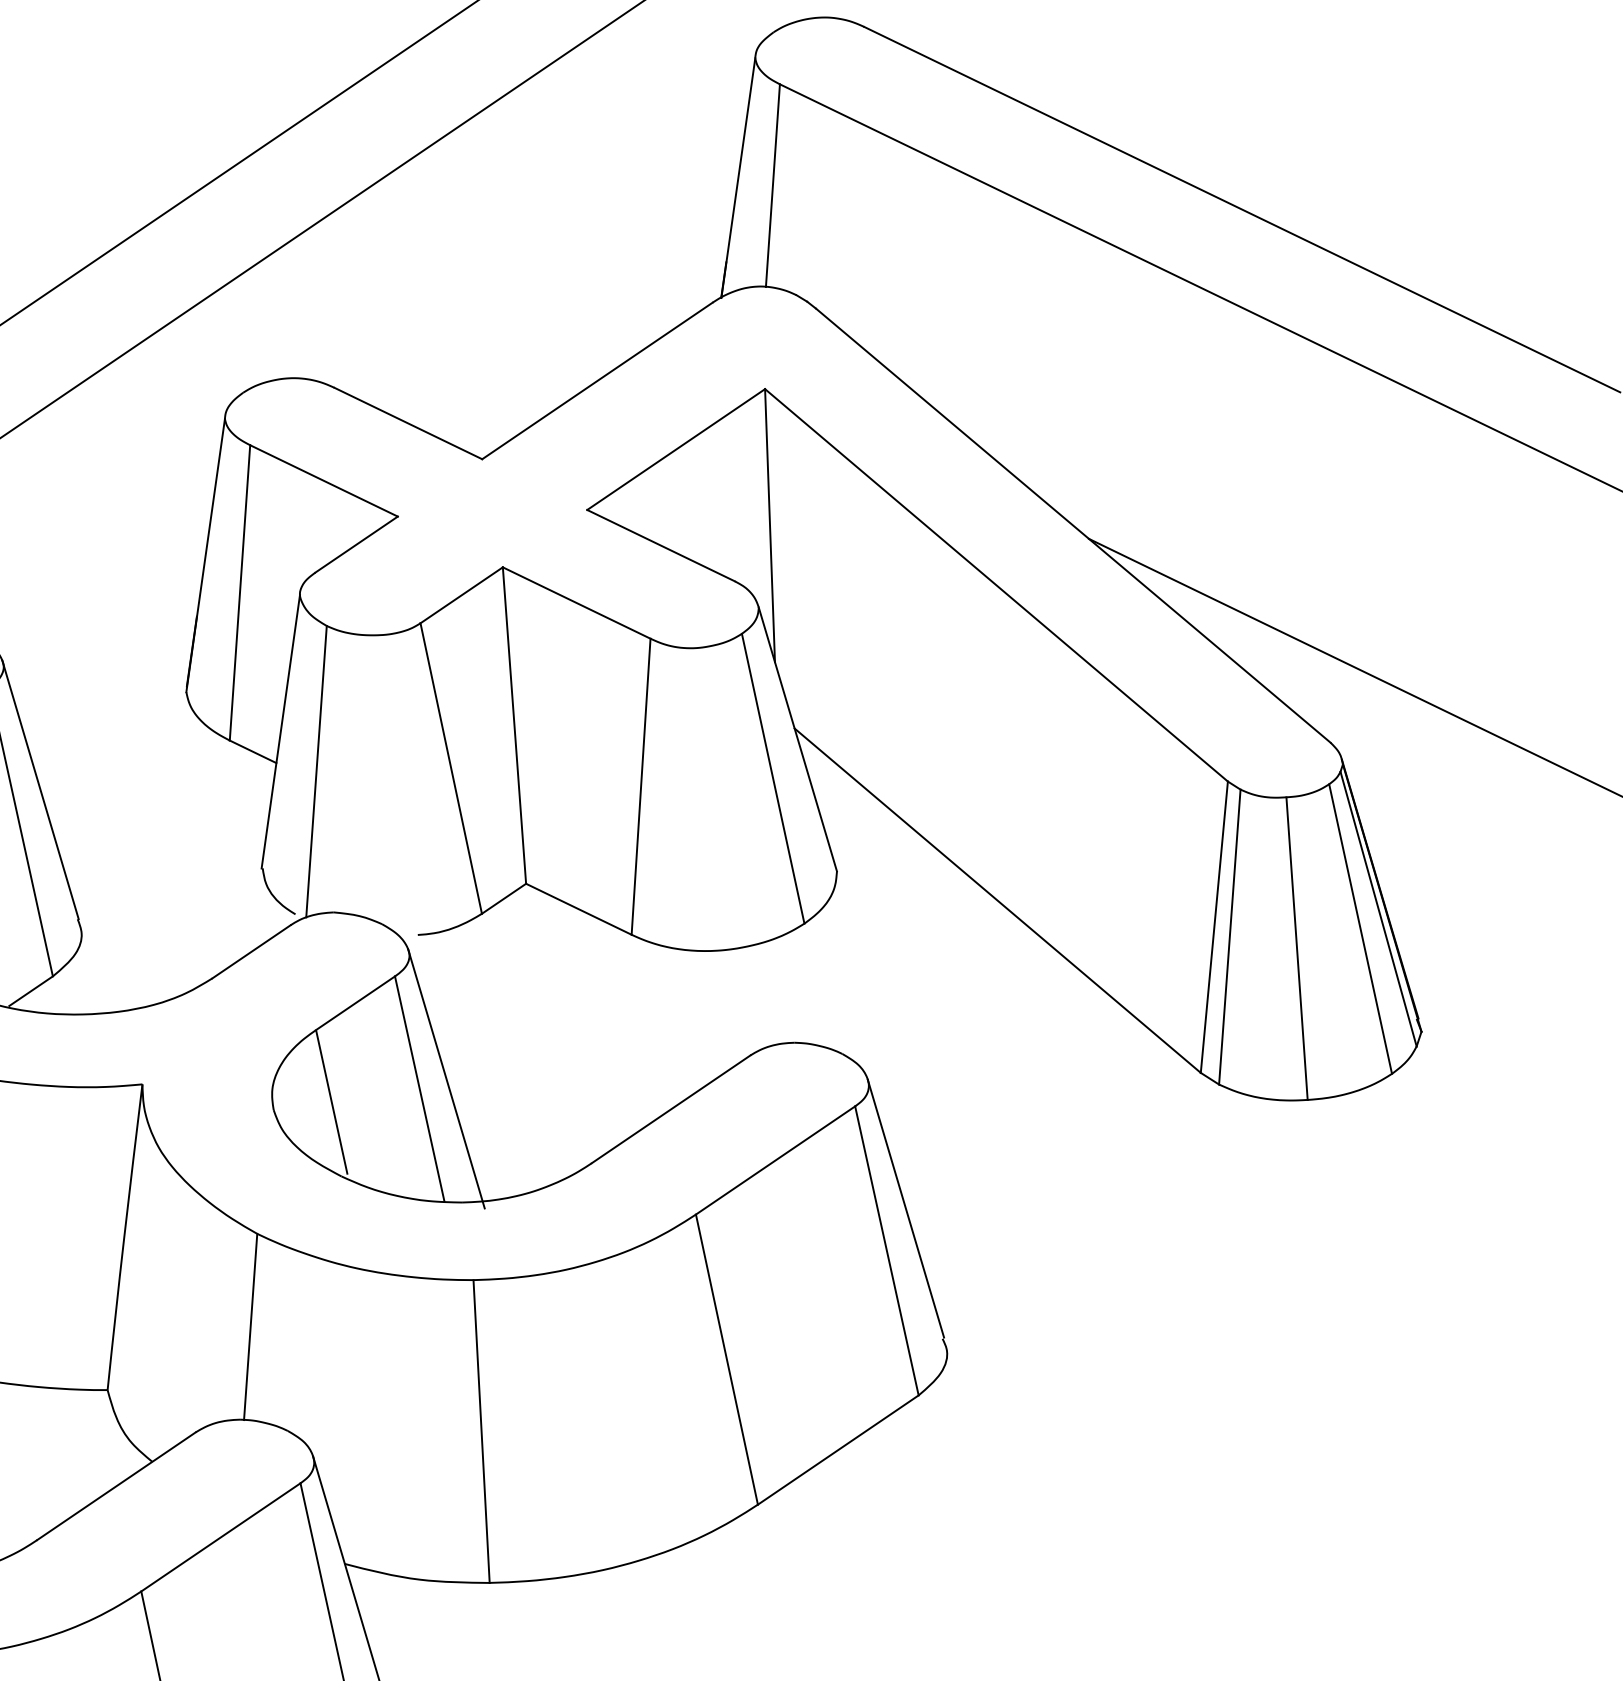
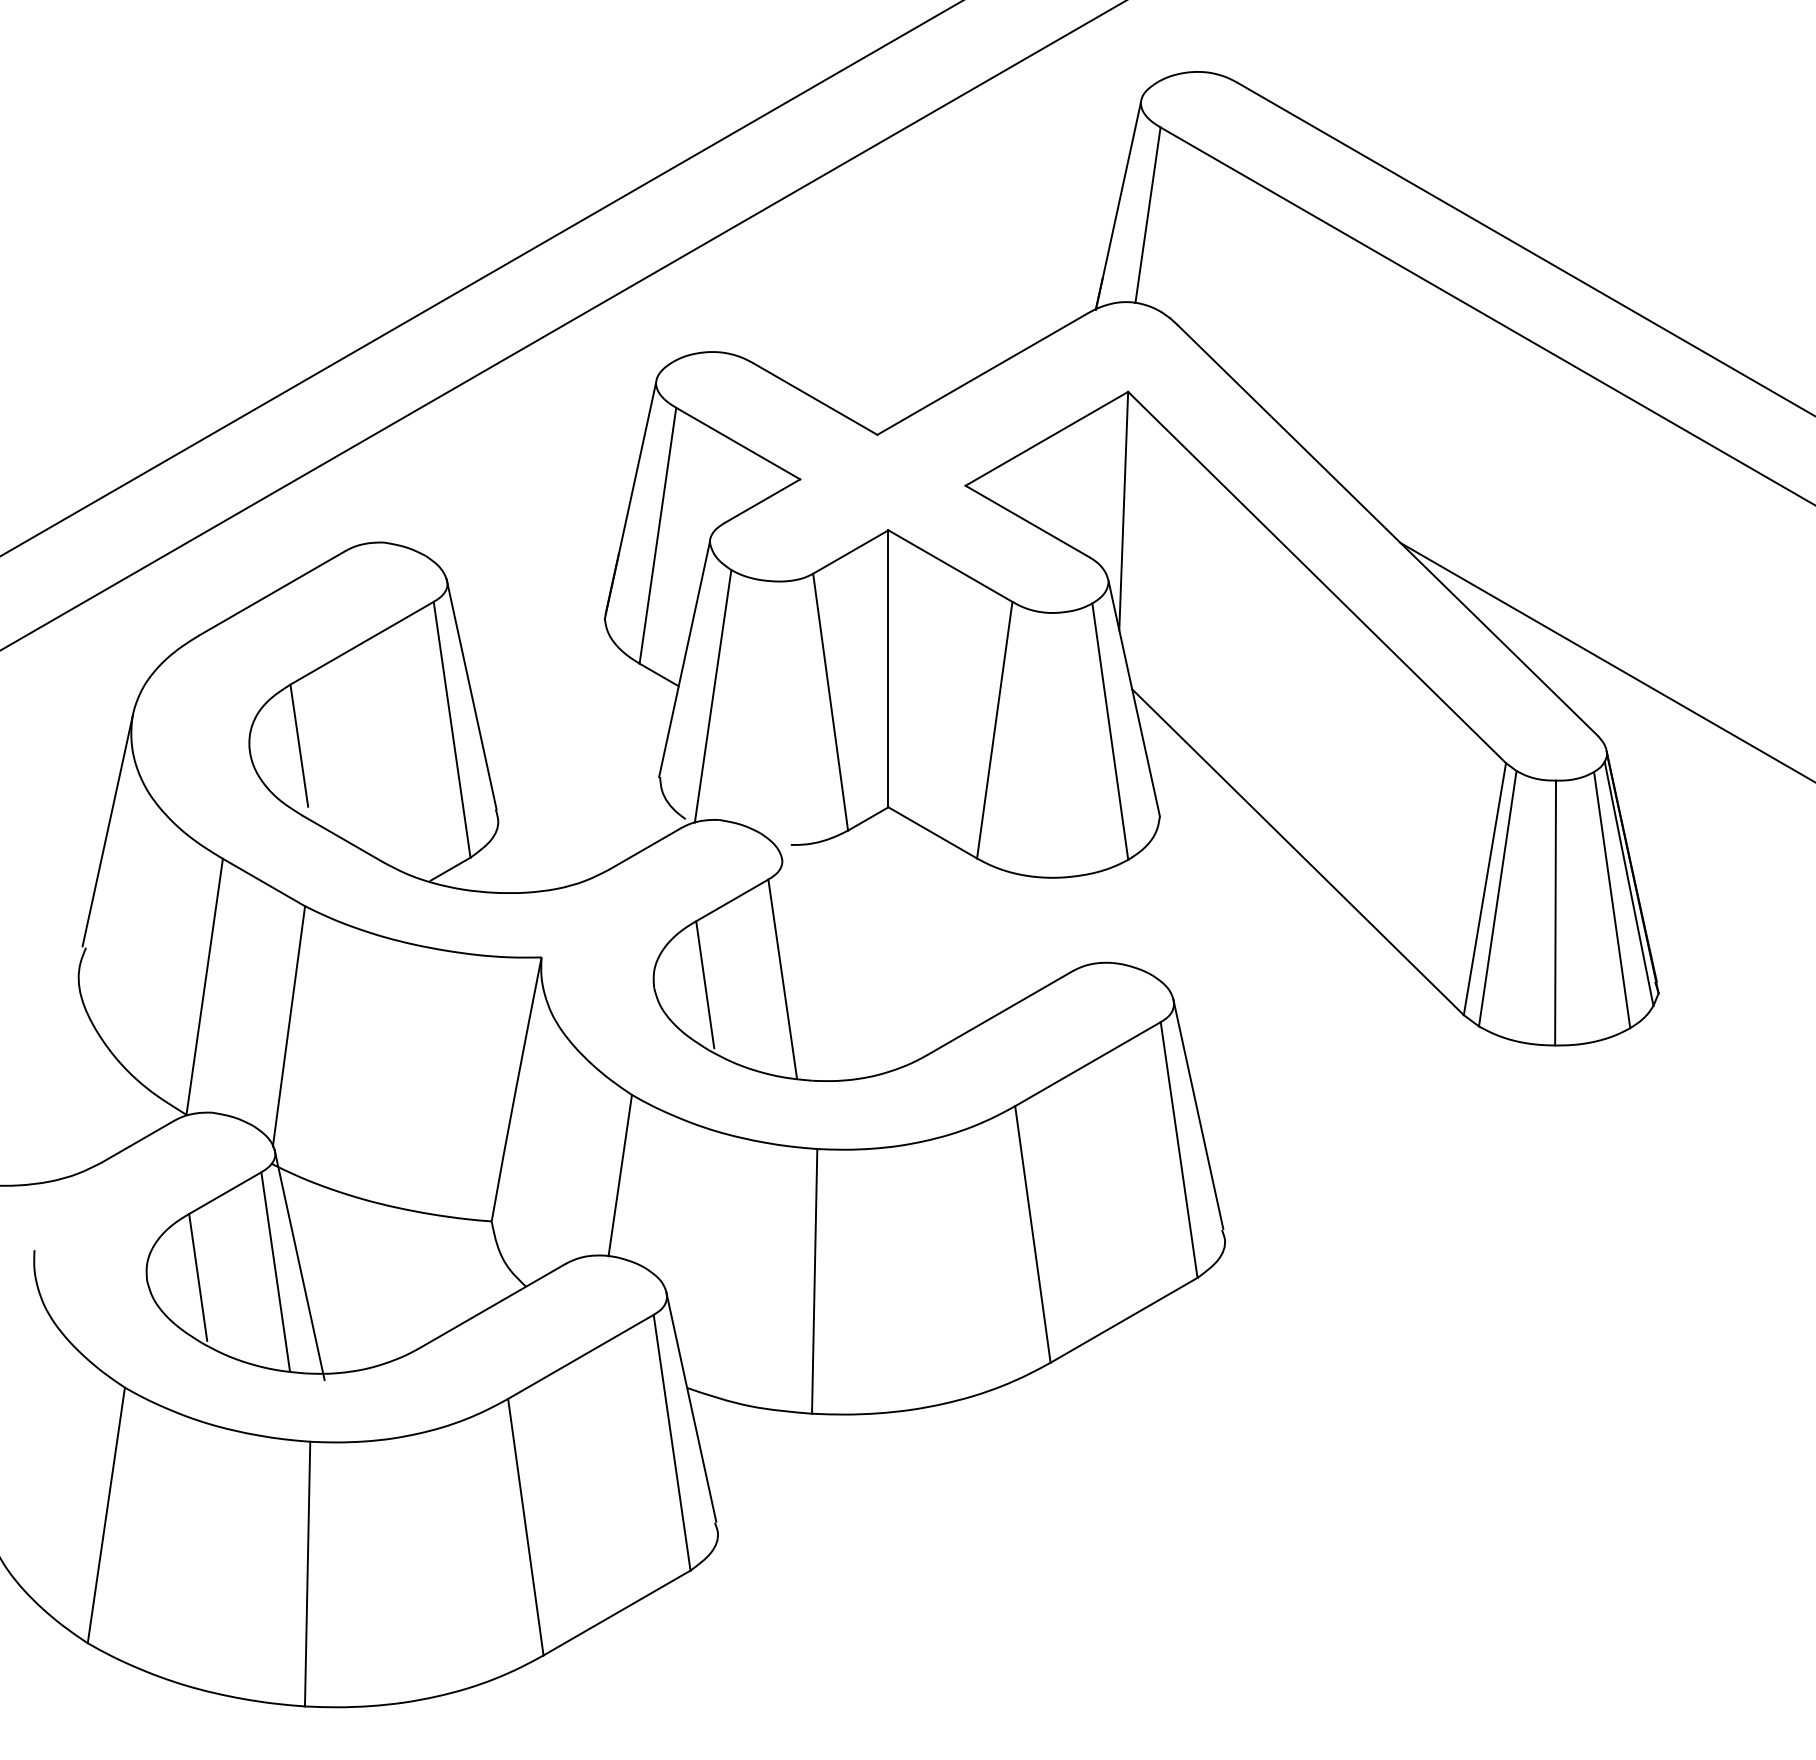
line: (446, 1078) -> (806, 971), removed

